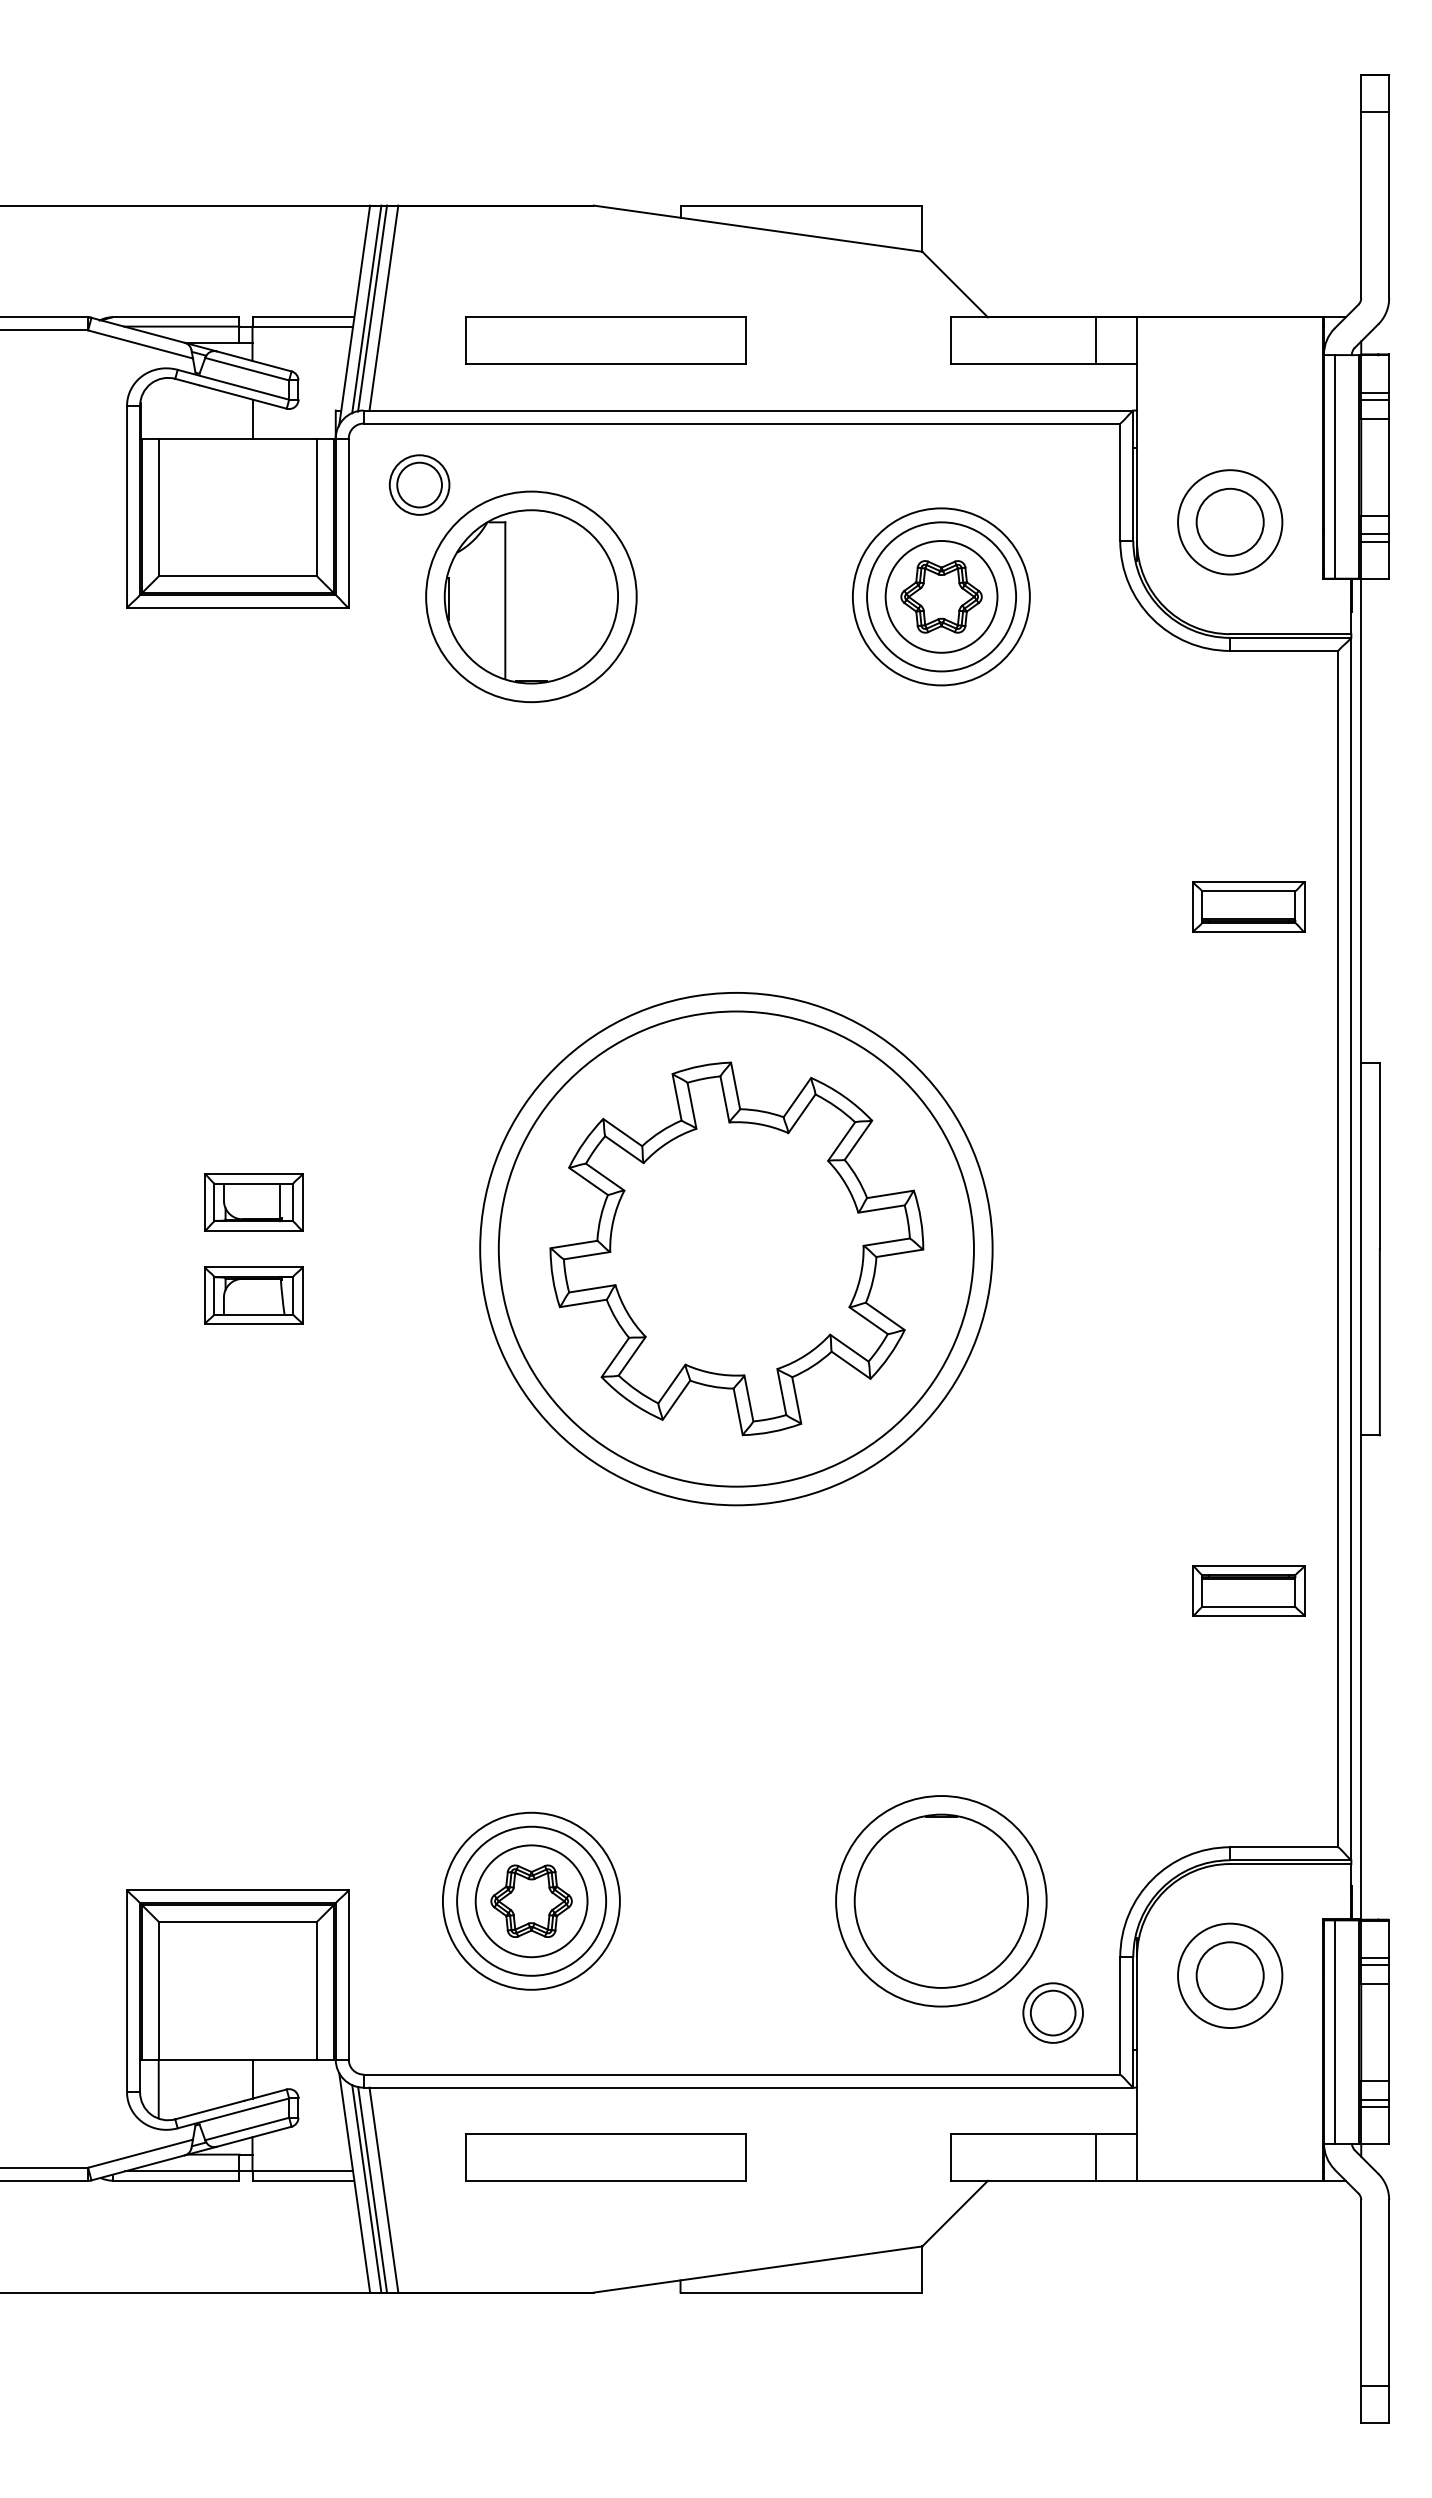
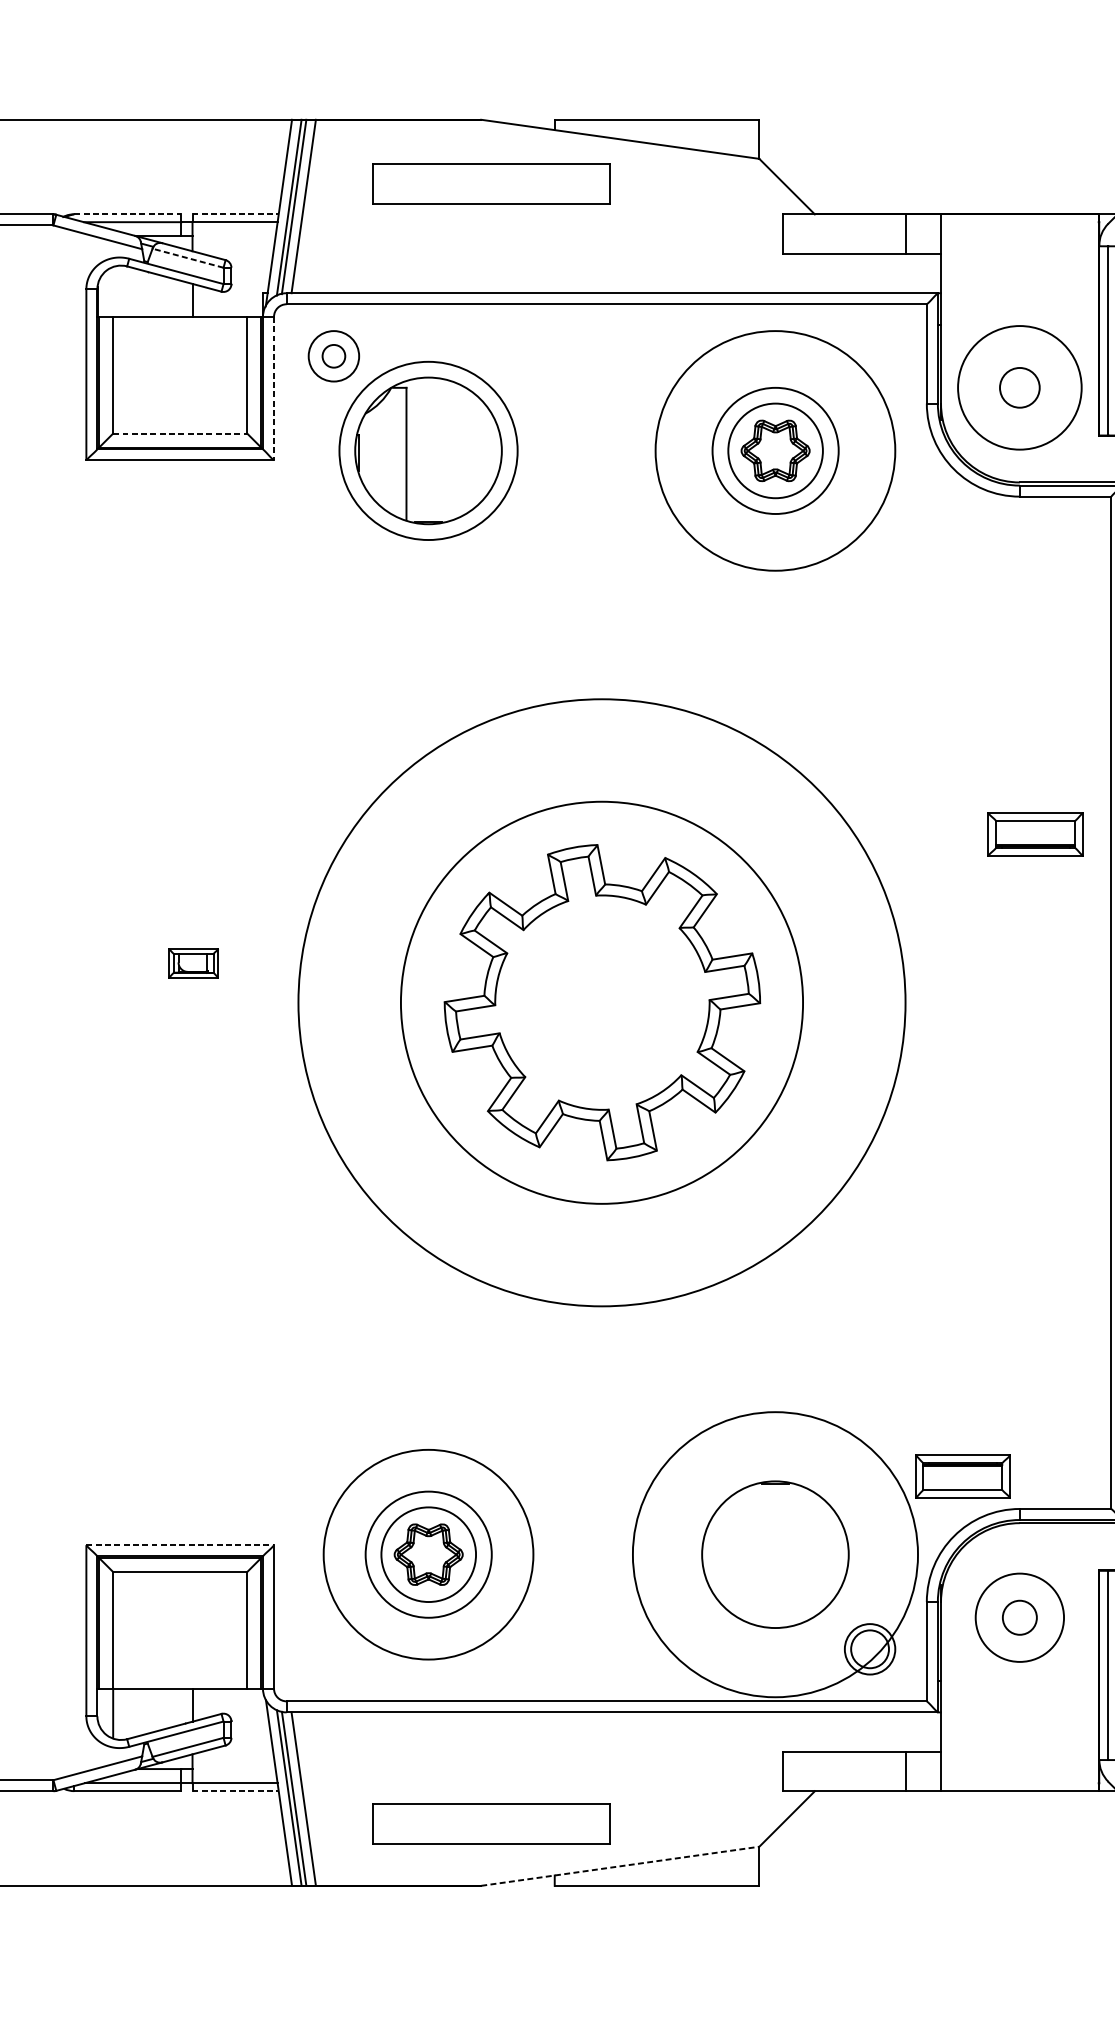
line: (176, 317) -> (128, 214), solid -> dashed
line: (303, 317) -> (235, 214), solid -> dashed
part: (605, 340) -> (491, 184), moved
line: (246, 369) -> (187, 258), solid -> dashed
circle: (419, 484) -> (333, 355), size x0.6
circle: (1229, 521) -> (1019, 387), size x0.7
circle: (1230, 522) -> (1020, 387), size x1.4
line: (348, 523) -> (273, 388), solid -> dashed
line: (238, 576) -> (180, 433), solid -> dashed
circle: (940, 596) -> (774, 450), size x1.6
part: (1248, 906) -> (1035, 833), moved
part: (253, 1202) -> (193, 963), size x0.6
circle: (736, 1248) -> (602, 1002), size x1.4
part: (253, 1295) -> (193, 1042), removed
part: (1248, 1590) -> (962, 1476), moved
line: (237, 1890) -> (179, 1545), solid -> dashed
circle: (530, 1900) -> (427, 1554), size x1.4
circle: (941, 1901) -> (775, 1554), size x1.6
circle: (1229, 1975) -> (1019, 1617), size x0.6
part: (605, 2157) -> (491, 1823), moved
line: (303, 2180) -> (235, 1790), solid -> dashed
line: (758, 2269) -> (620, 1866), solid -> dashed

